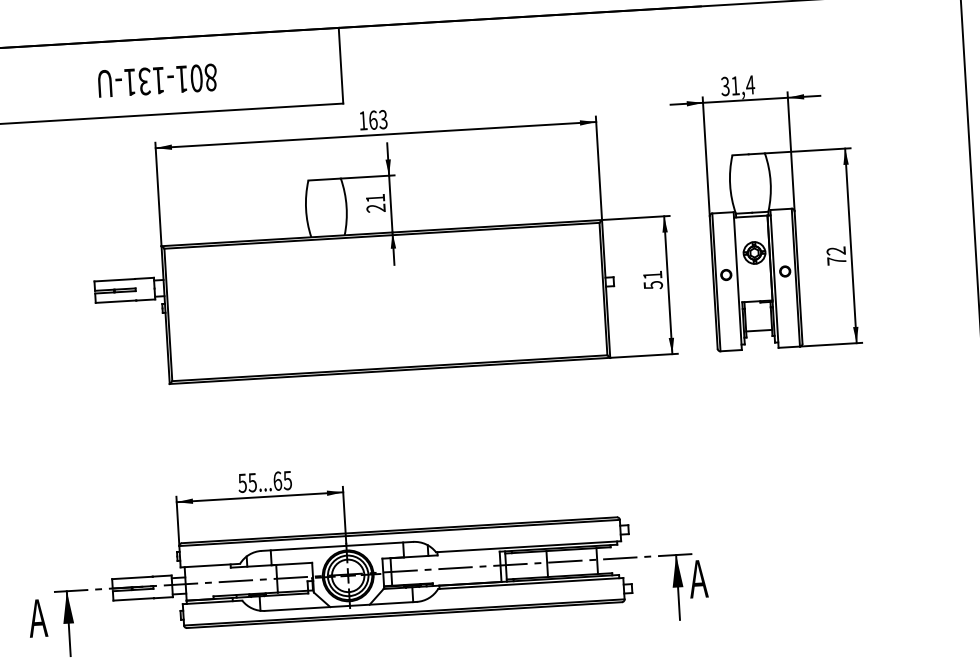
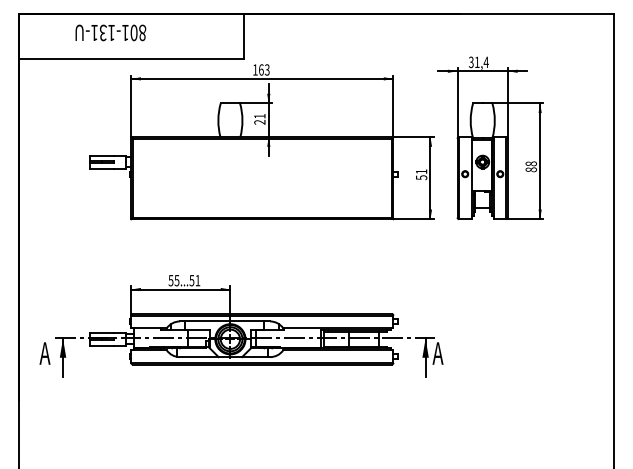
text: (156, 80) -> (110, 32), moved
text: (835, 255) -> (530, 166), 72 -> 88
text: (281, 480) -> (194, 280), 55...65 -> 55...51

